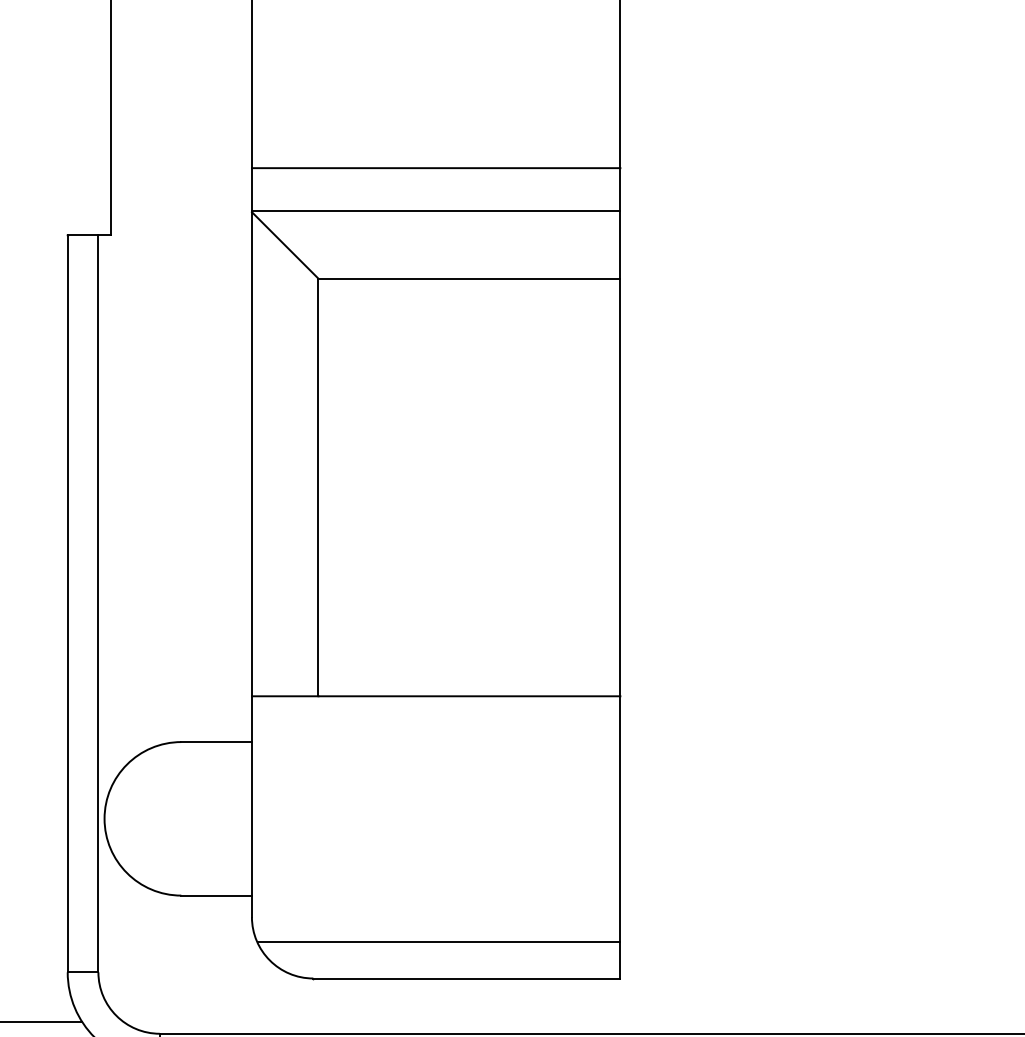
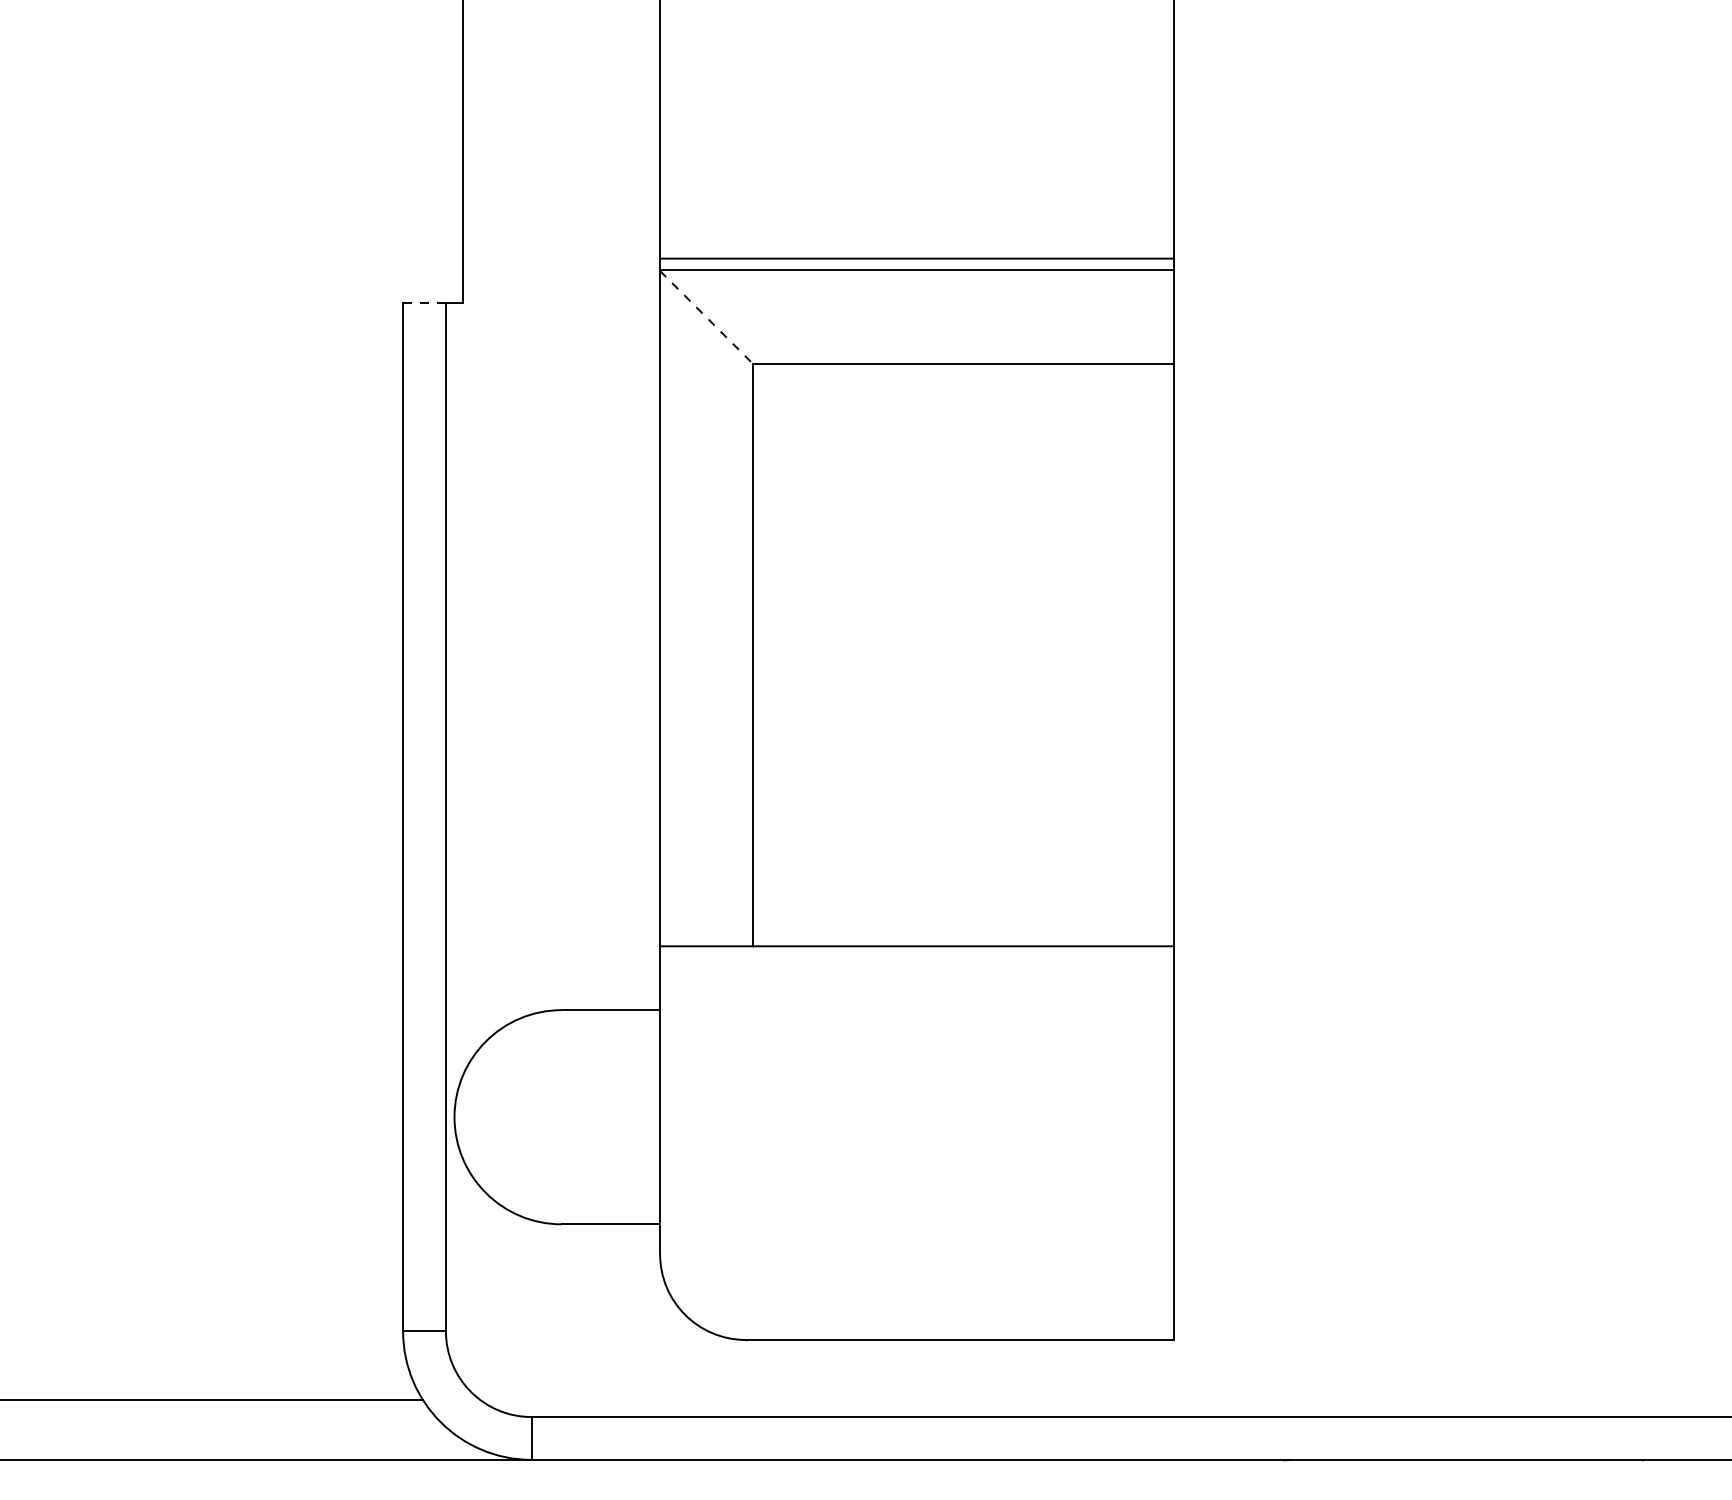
line: (436, 168) -> (917, 258), moved
line: (83, 235) -> (424, 303), solid -> dashed
line: (285, 245) -> (706, 317), solid -> dashed
line: (439, 941) -> (921, 1288), removed

